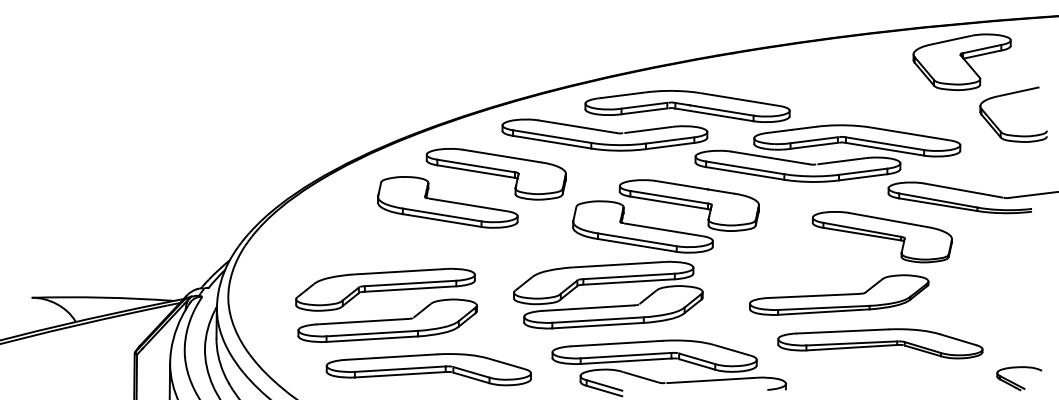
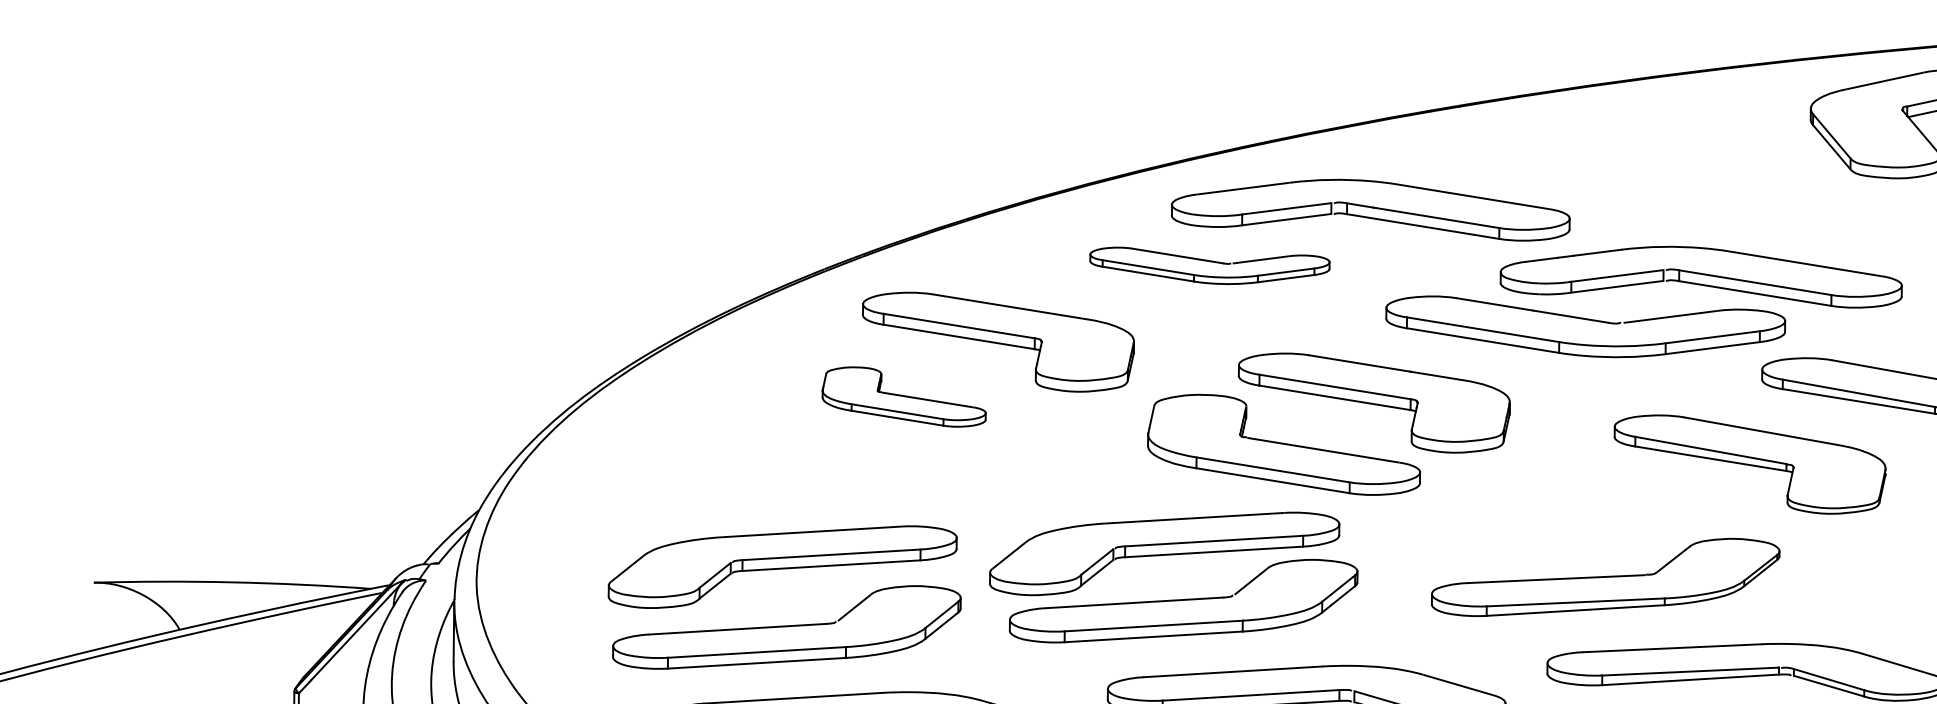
part: (604, 134) -> (1209, 264), size x0.6
part: (447, 202) -> (903, 397), size x0.6
part: (608, 284) -> (1174, 556), moved
part: (839, 294) -> (1606, 576), moved

